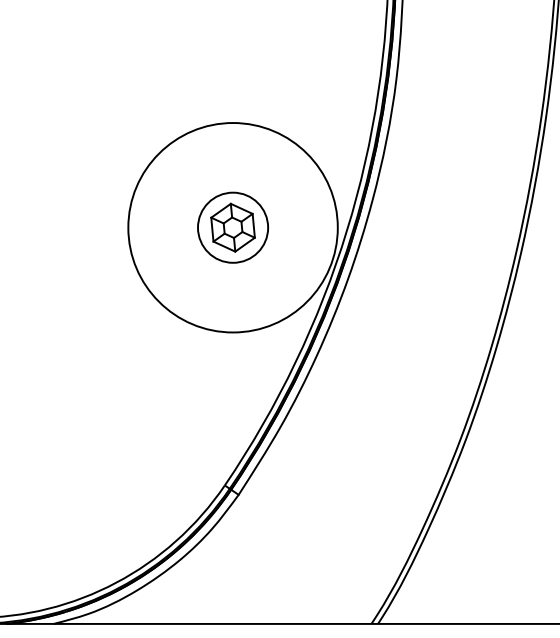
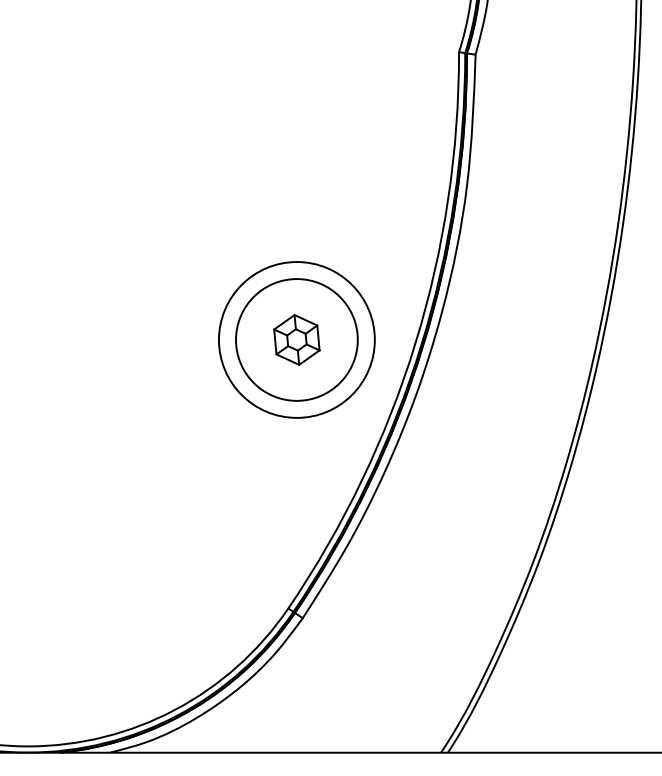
circle: (232, 227) -> (296, 339), size x0.71
circle: (232, 227) -> (296, 339), size x1.67

